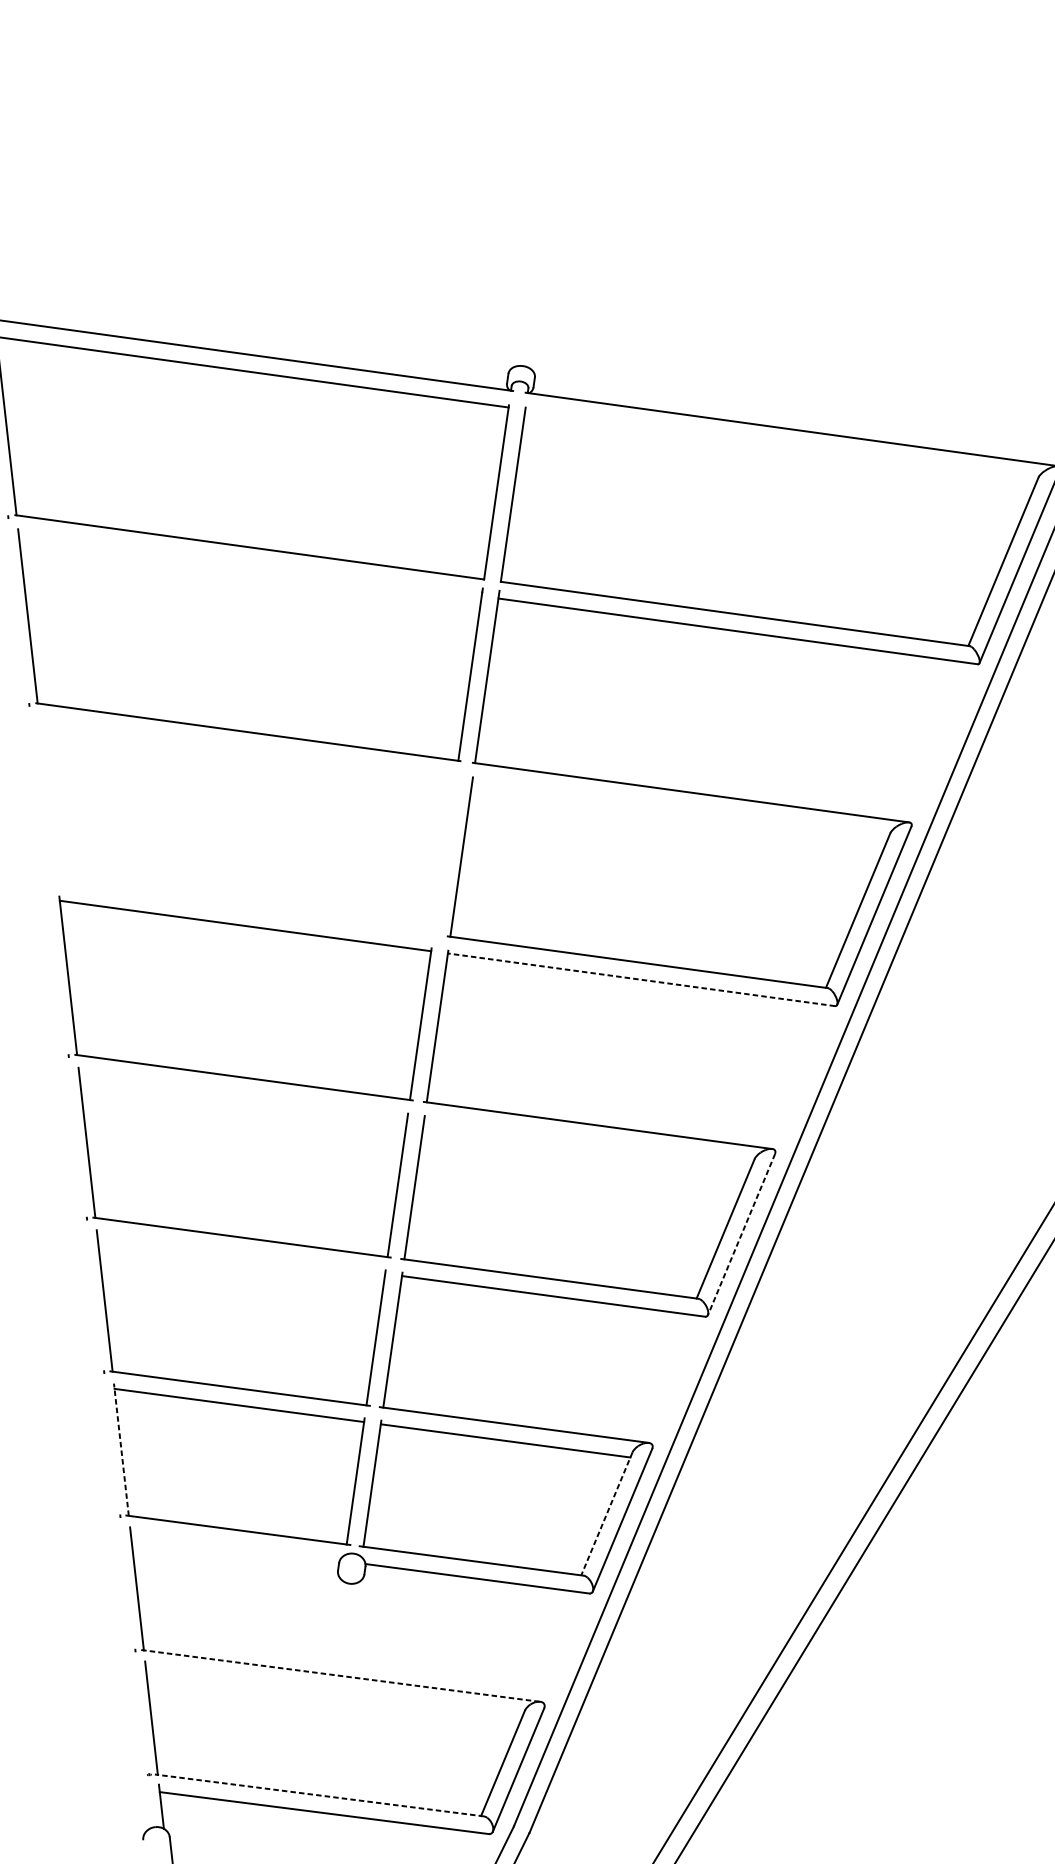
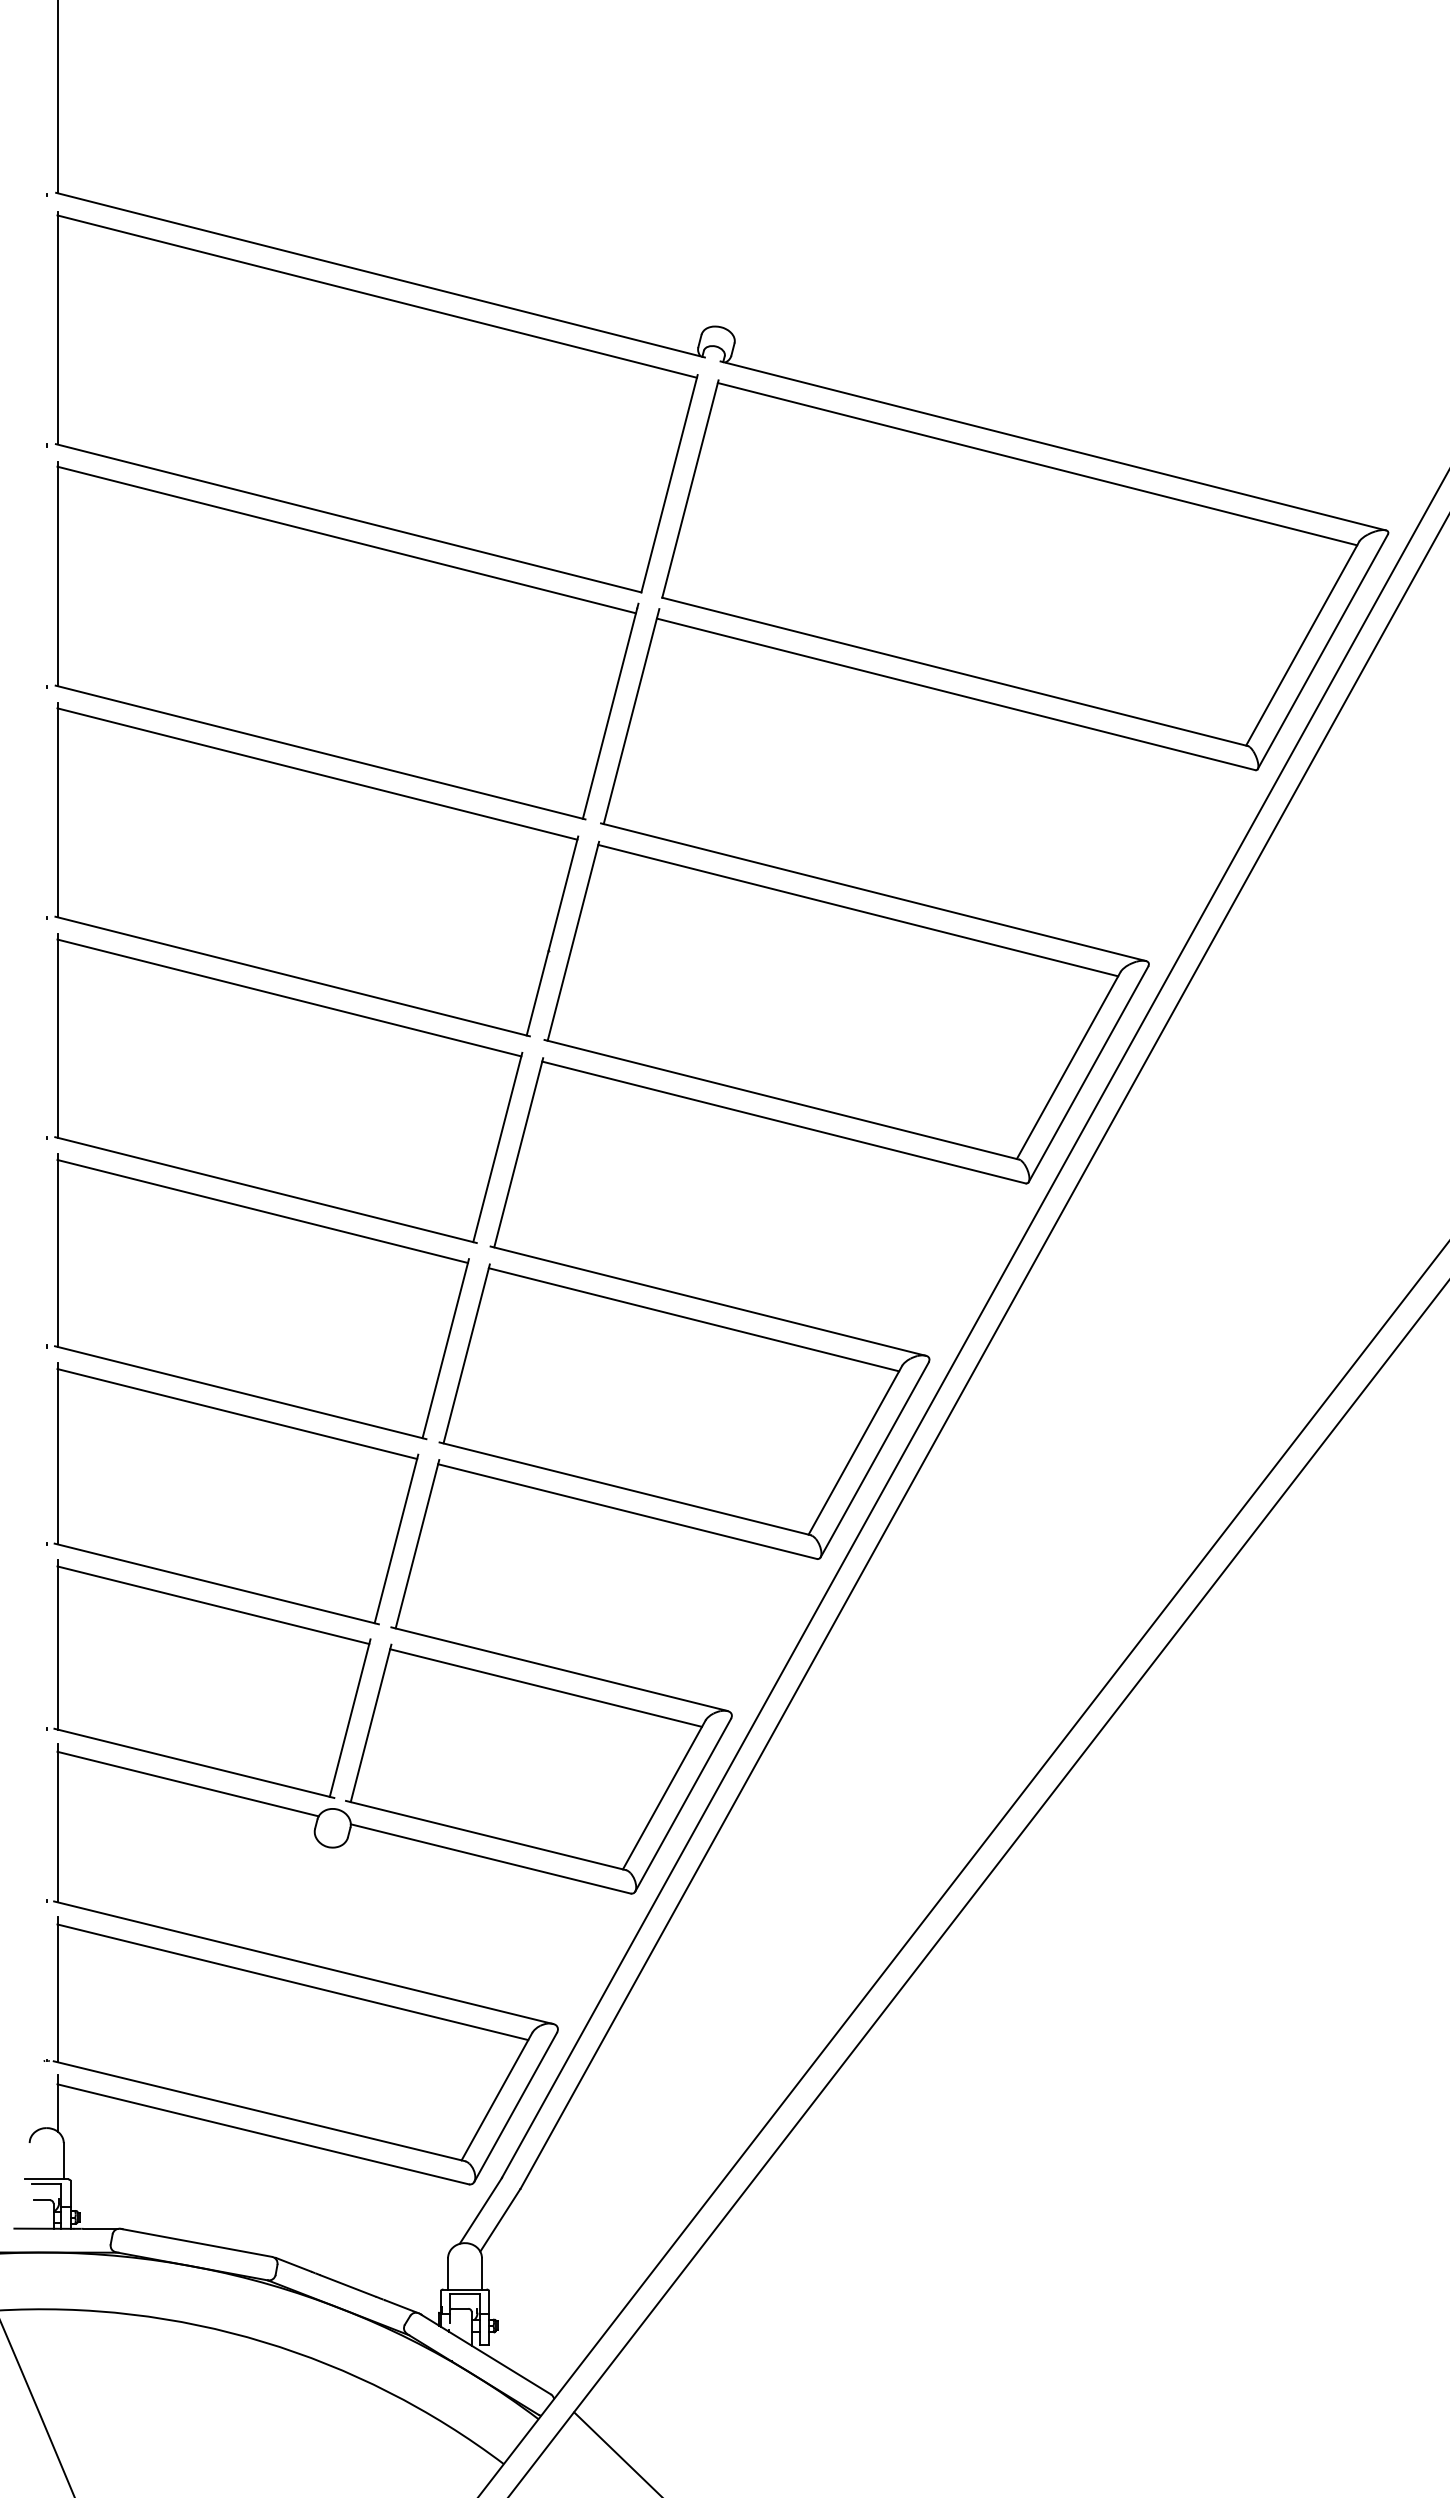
line: (781, 445) -> (1037, 464), added
line: (249, 564) -> (346, 539), added
line: (680, 808) -> (858, 910), added
part: (252, 823) -> (312, 869), added
line: (641, 979) -> (783, 1122), dashed -> solid
line: (243, 1093) -> (262, 1210), added
line: (588, 1141) -> (693, 1319), added
line: (741, 1235) -> (874, 1460), dashed -> solid
line: (241, 1254) -> (237, 1414), added
line: (121, 1449) -> (57, 1644), dashed -> solid
line: (606, 1514) -> (663, 1795), dashed -> solid
line: (234, 1546) -> (187, 1783), added
line: (340, 1675) -> (303, 1962), dashed -> solid
line: (333, 1692) -> (292, 1982), added
line: (319, 1795) -> (259, 2111), dashed -> solid

